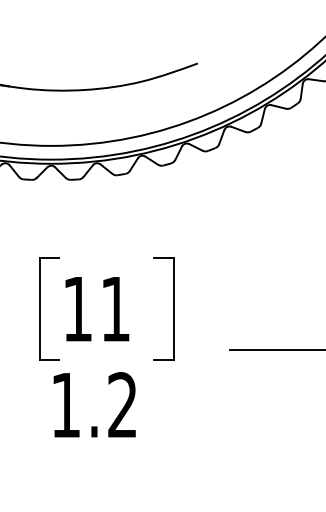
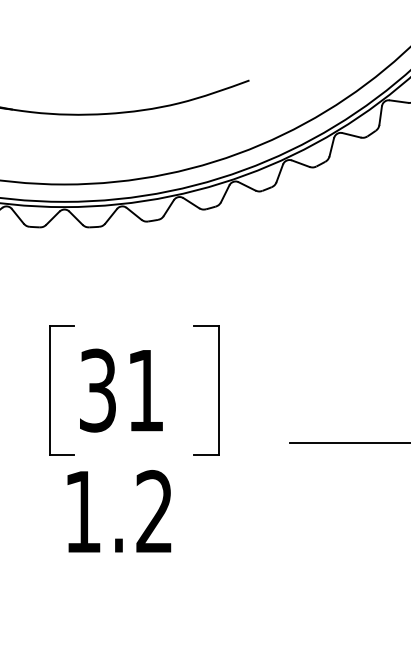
text: (77, 309) -> (97, 390), 11 -> 31

